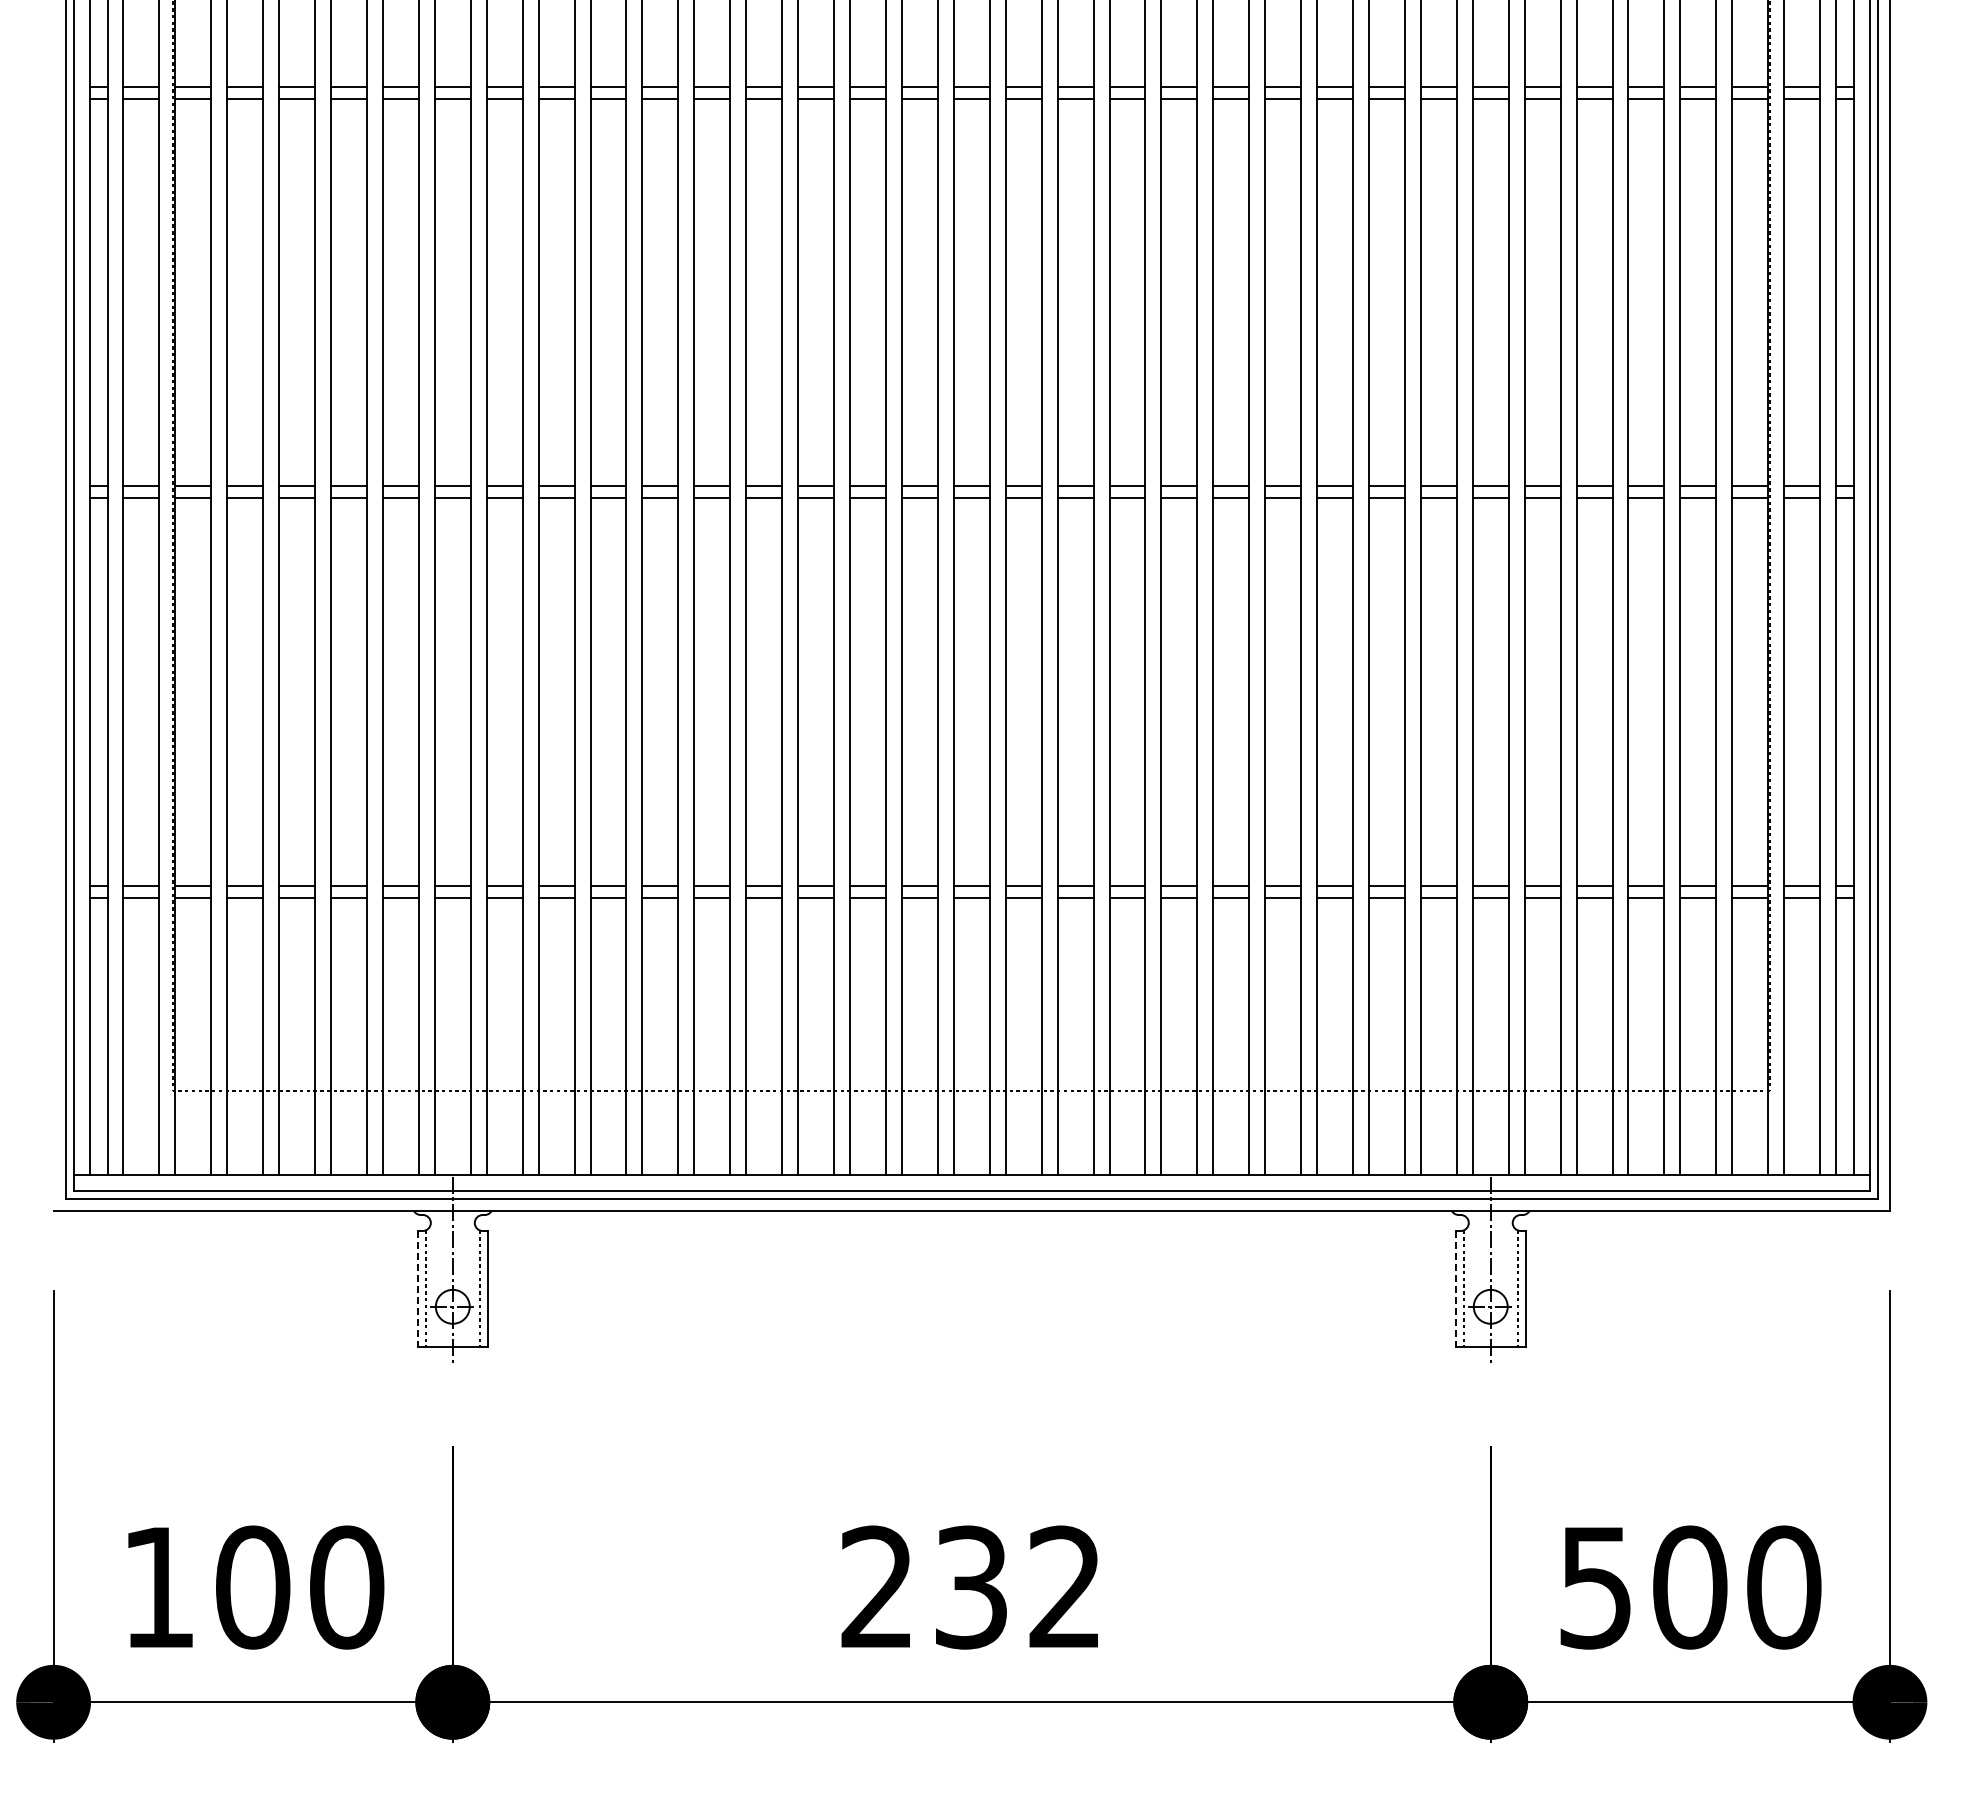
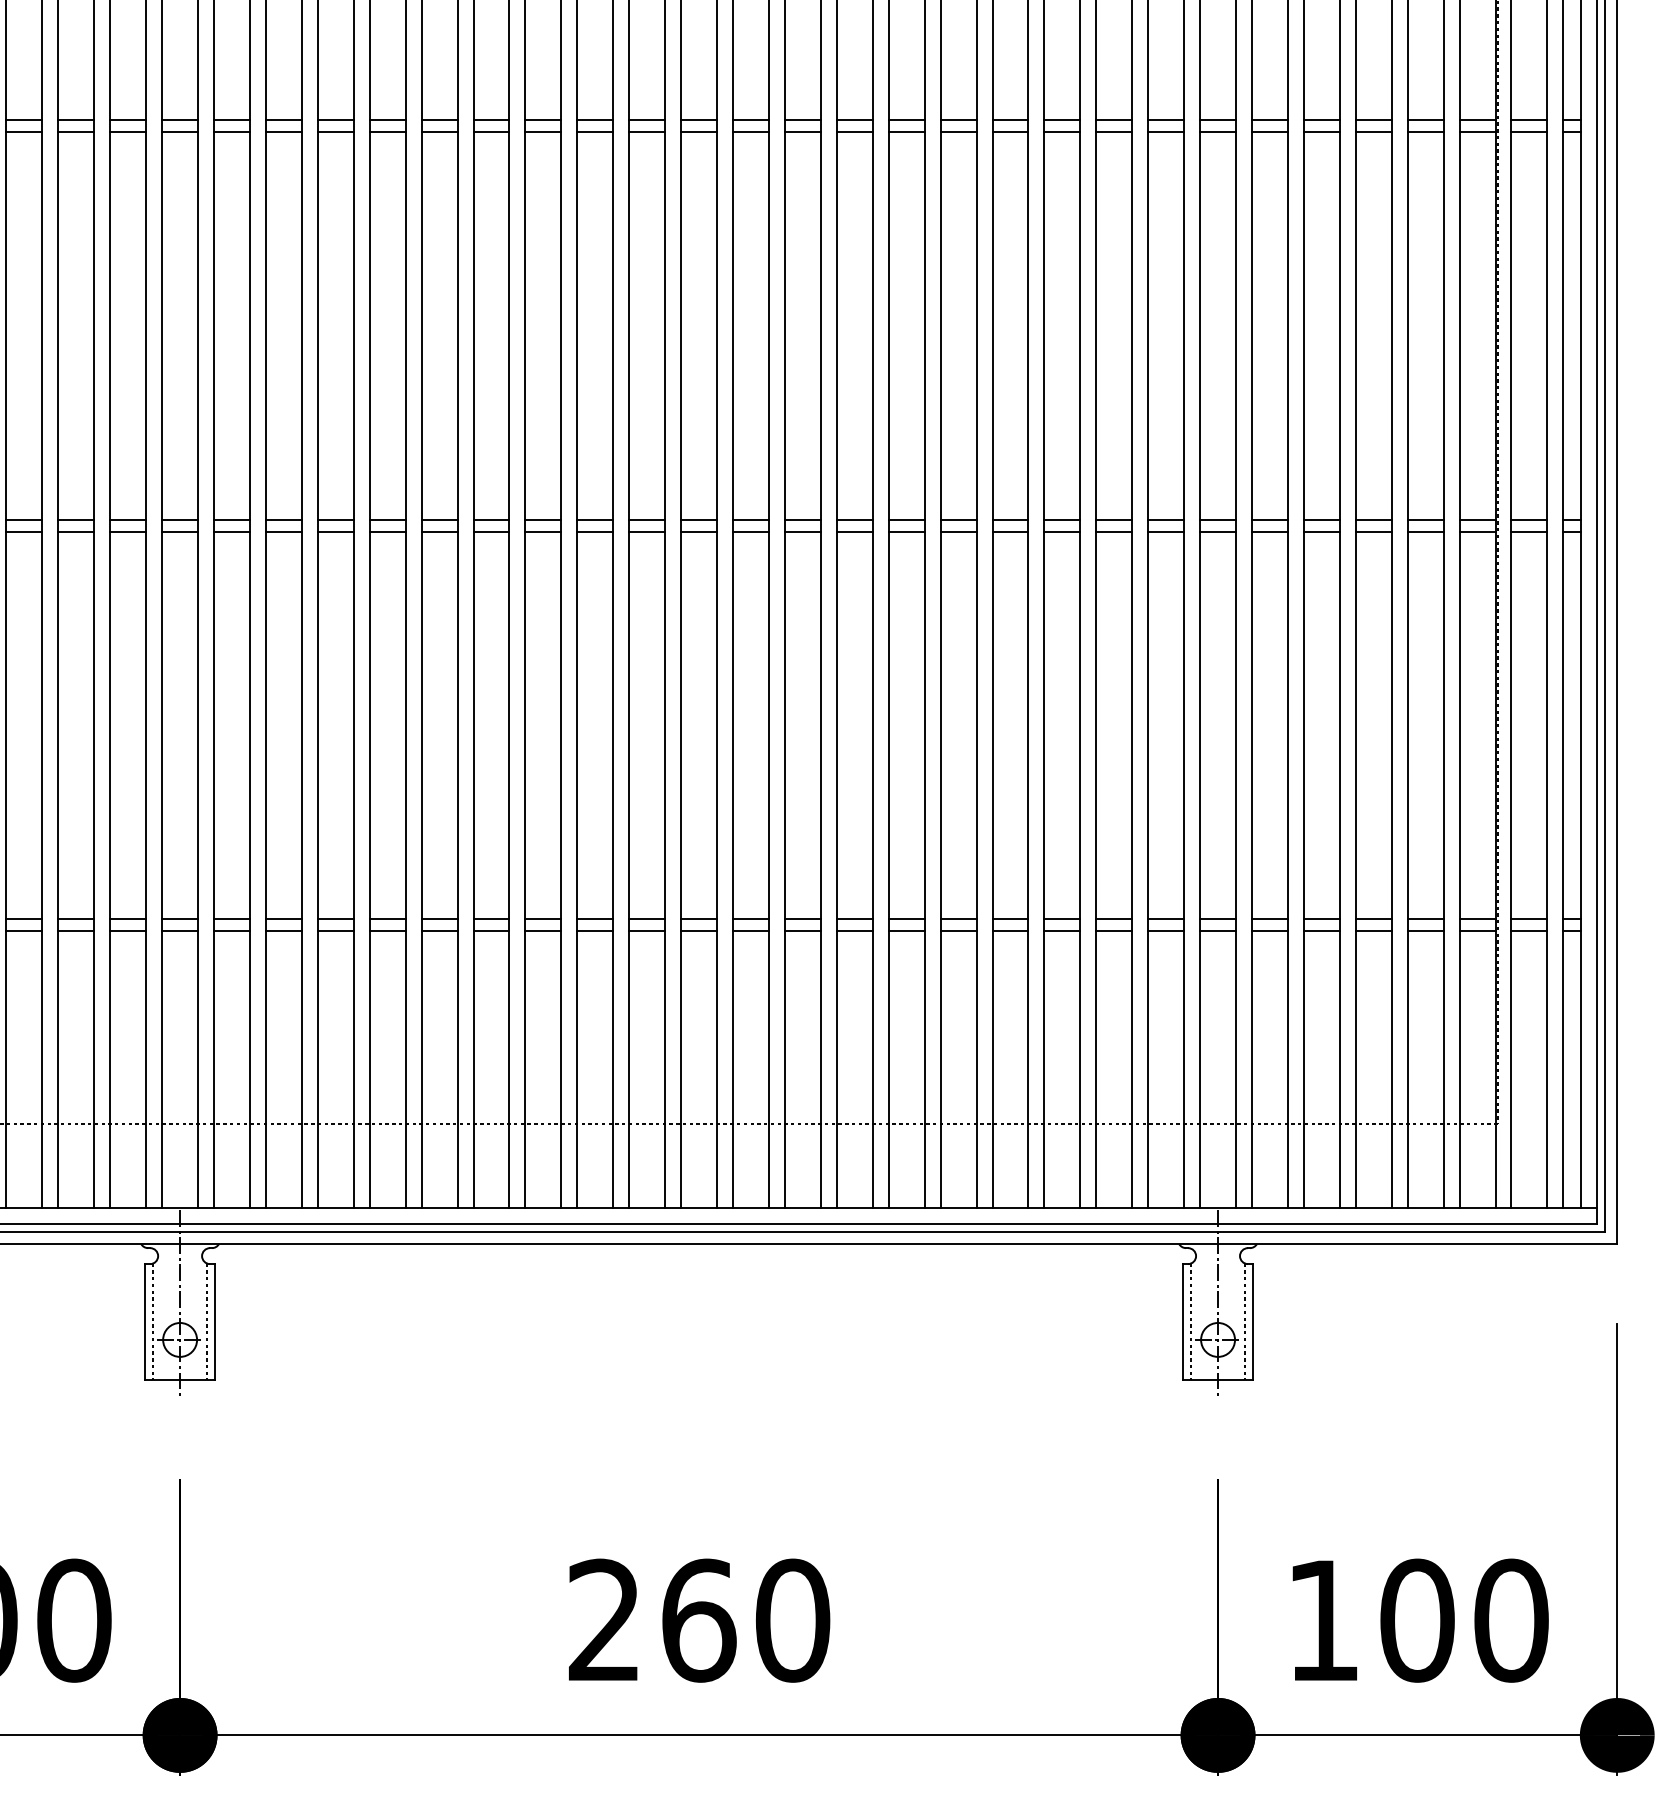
line: (417, 1288) -> (144, 1321), dashed -> solid
line: (1455, 1288) -> (1182, 1321), dashed -> solid
text: (1018, 1587) -> (745, 1620), 232 -> 260
text: (1595, 1588) -> (1322, 1621), 500 -> 100

